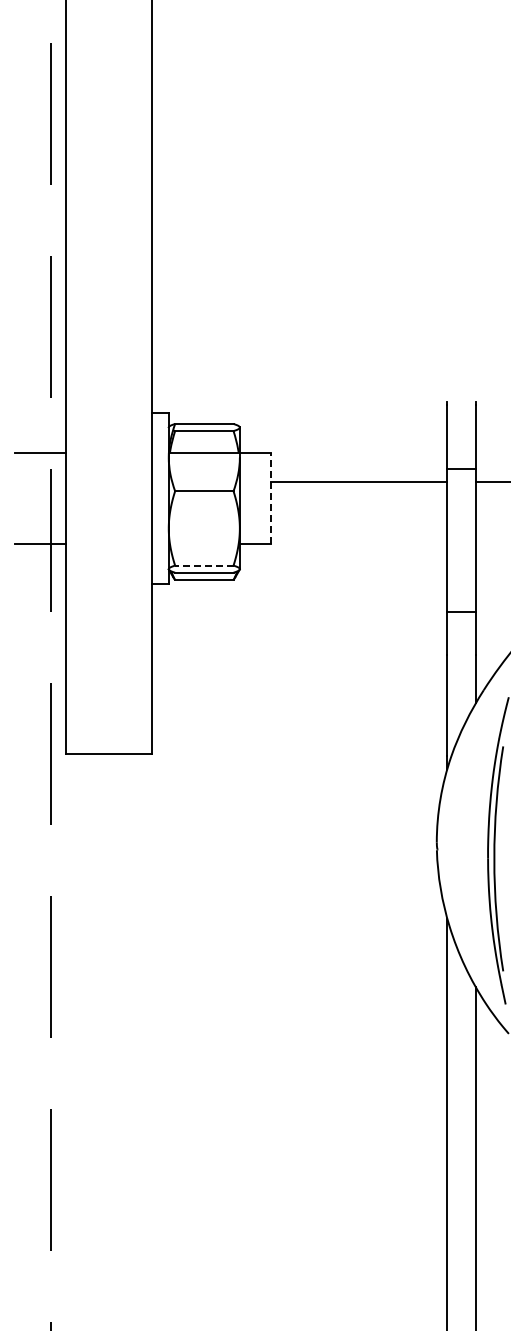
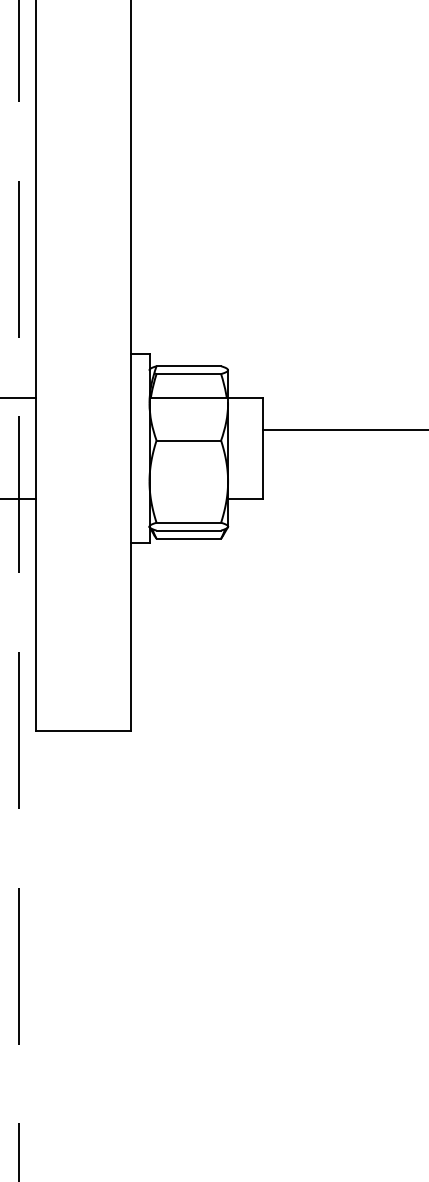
line: (271, 497) -> (263, 447), dashed -> solid
line: (203, 565) -> (187, 522), dashed -> solid

